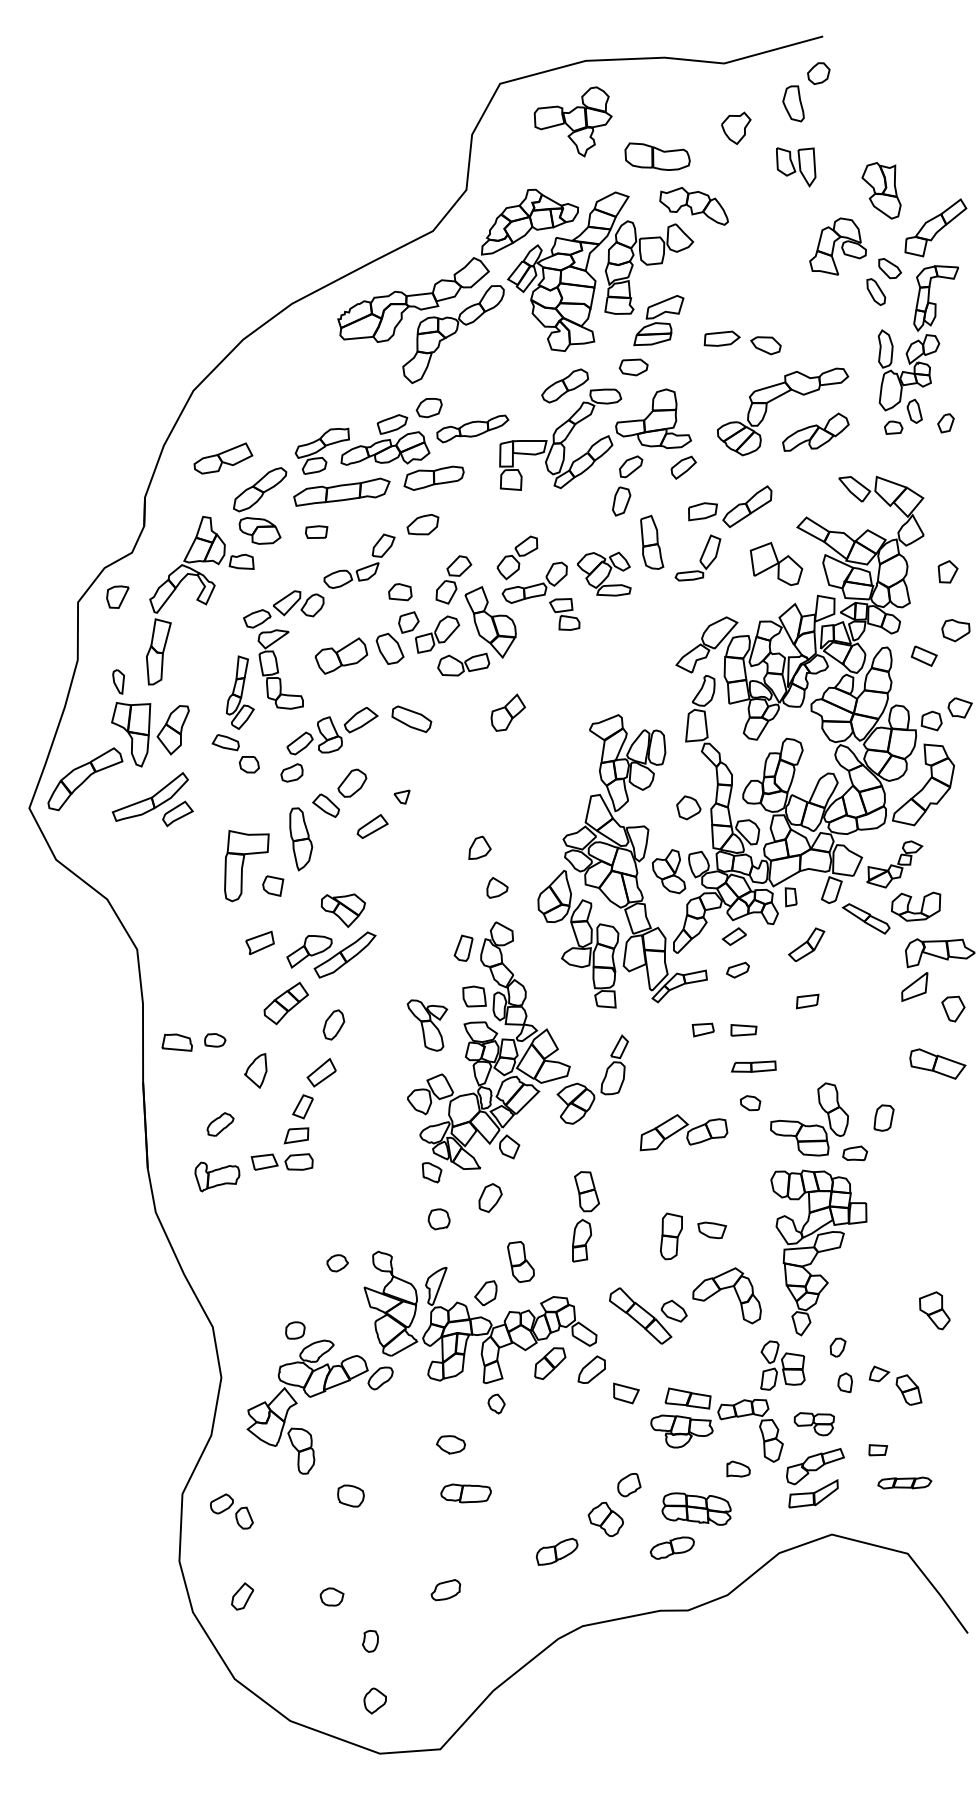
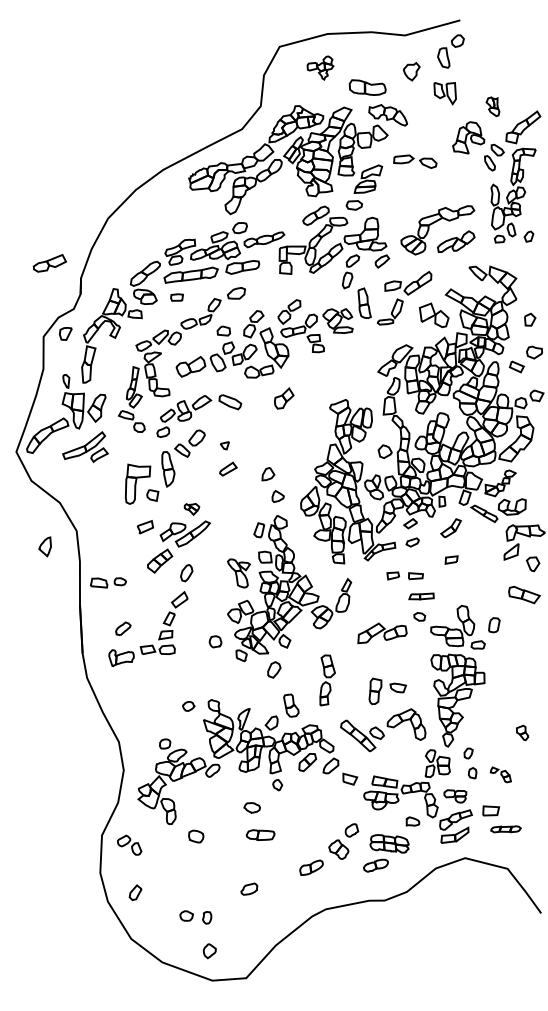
part: (573, 120) -> (320, 67), size x0.6
part: (880, 190) -> (492, 106), size x0.6
part: (743, 342) -> (415, 161), moved
part: (222, 458) -> (49, 263), moved
part: (372, 825) -> (228, 468), moved
part: (342, 911) -> (191, 509), size x0.6
part: (254, 1070) -> (44, 546), moved
part: (439, 1218) -> (215, 641), moved
part: (934, 1309) -> (522, 732), size x0.7
part: (895, 1385) -> (500, 774), size x0.7
part: (877, 1449) -> (490, 810), size x1.6
part: (331, 1596) -> (186, 915), moved

